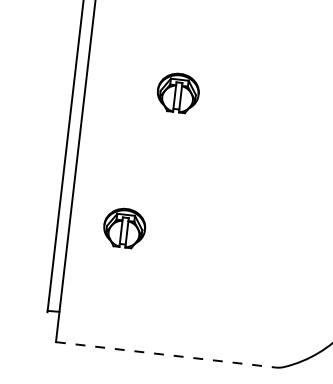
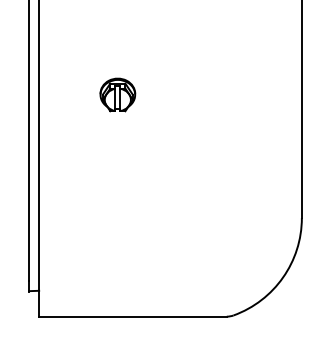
part: (124, 227) -> (85, 213), removed
line: (165, 354) -> (132, 316), dashed -> solid

